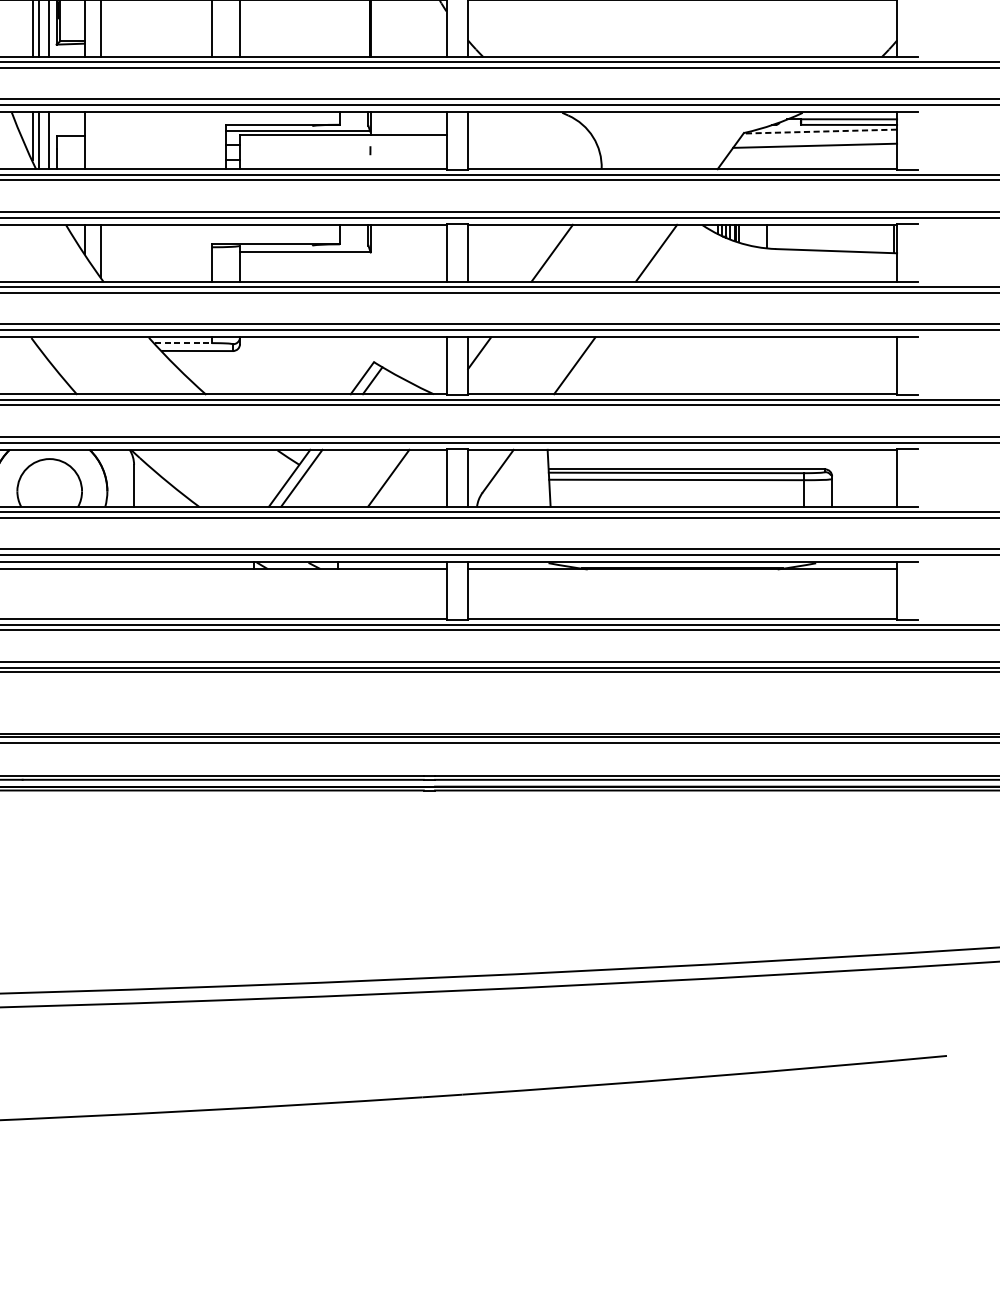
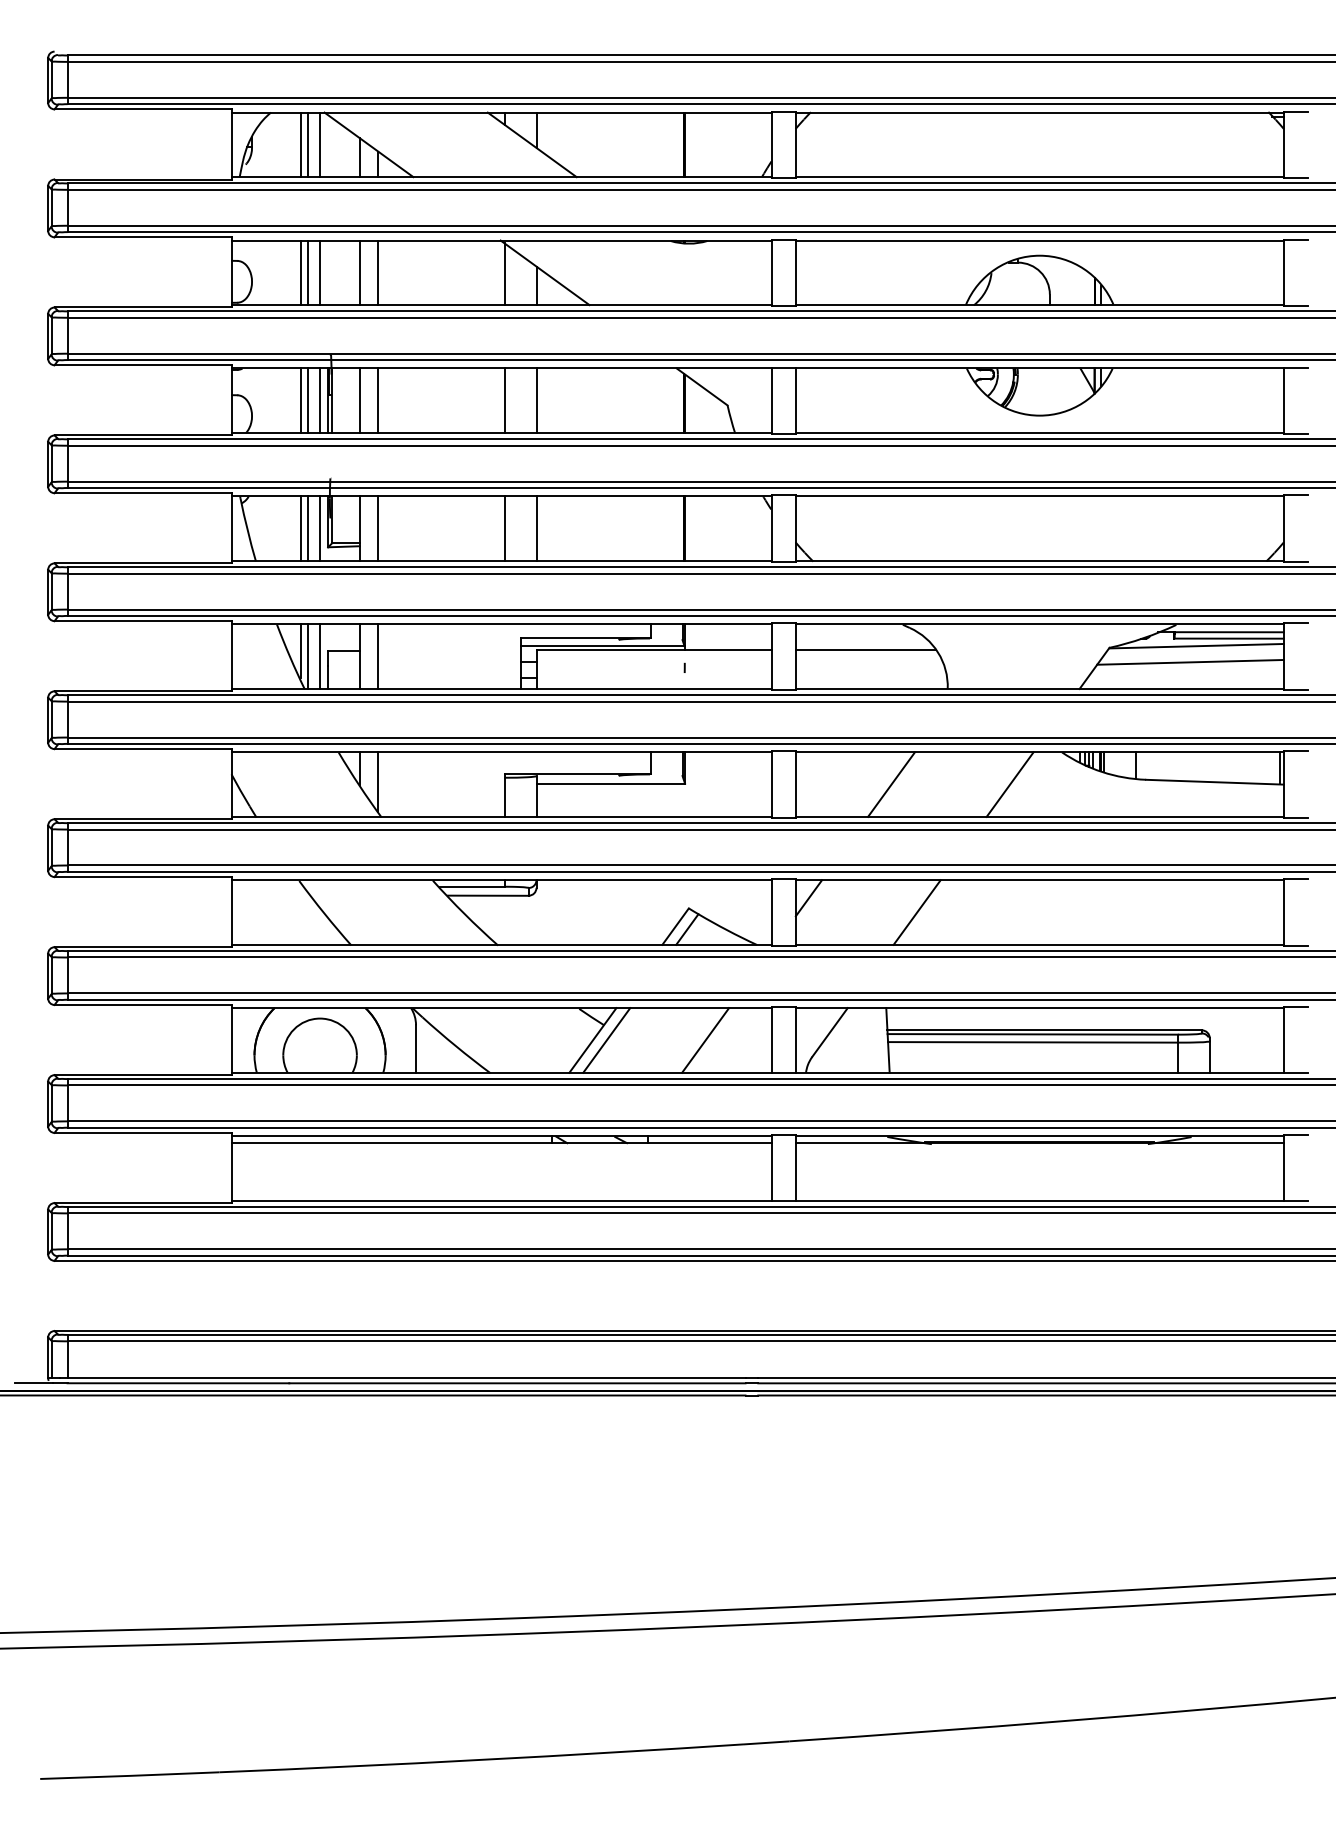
line: (820, 131) -> (1196, 646), dashed -> solid
line: (529, 135) -> (865, 650), added
line: (101, 140) -> (378, 656), added
line: (183, 342) -> (472, 886), dashed -> solid

